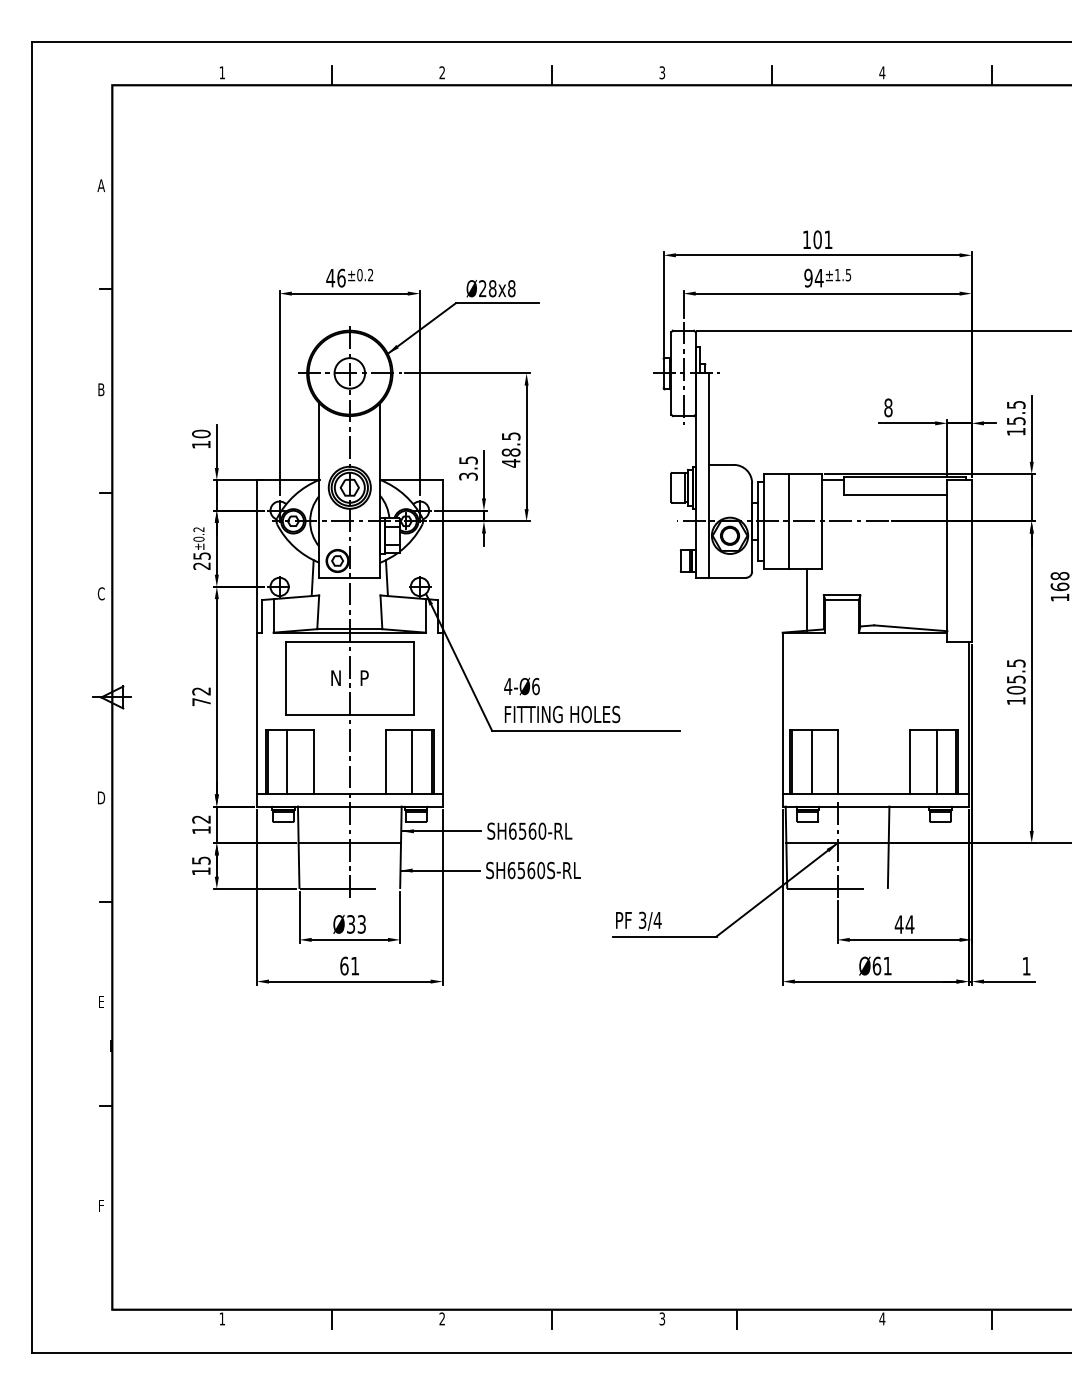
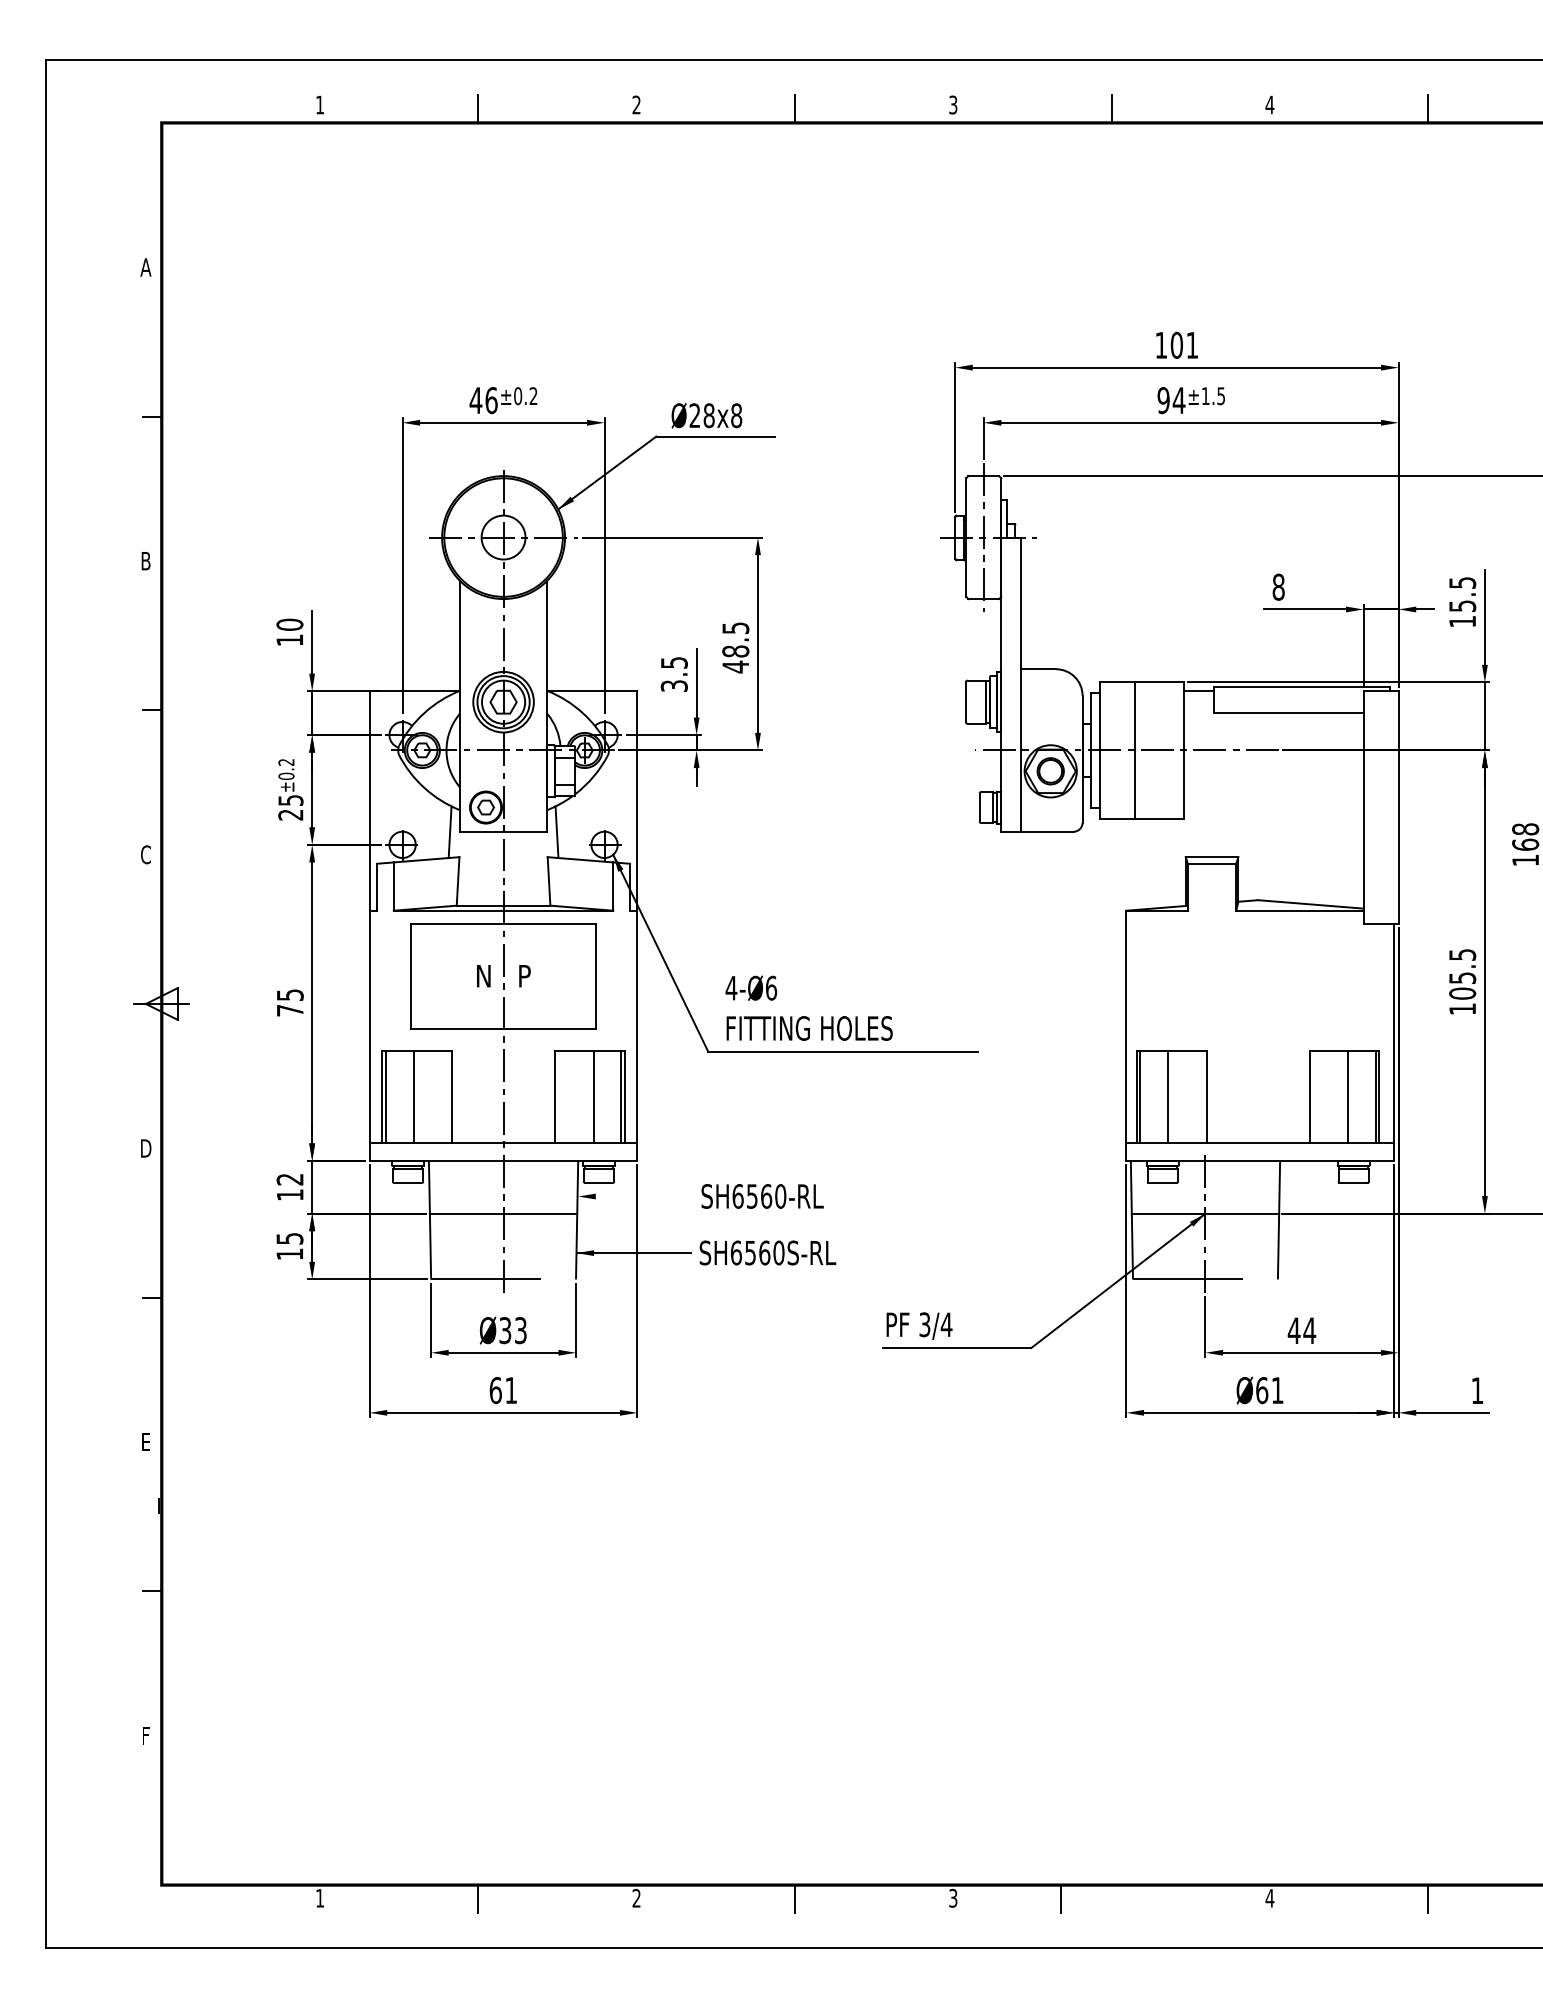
line: (807, 599) -> (1162, 862), removed
text: (201, 691) -> (290, 995), 72 -> 75
line: (441, 831) -> (635, 1196), removed

